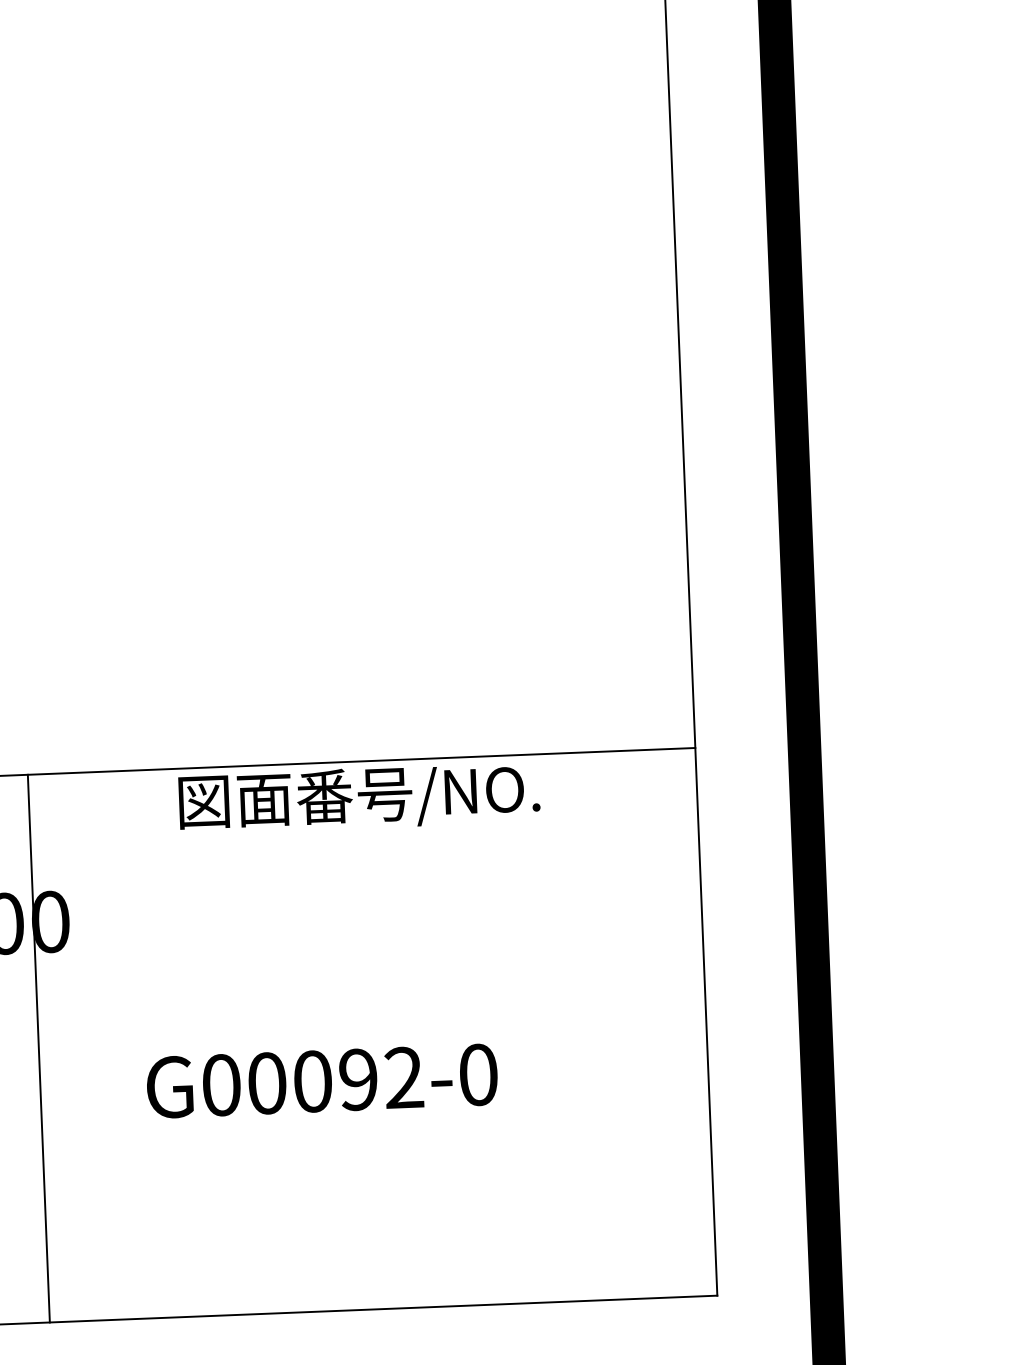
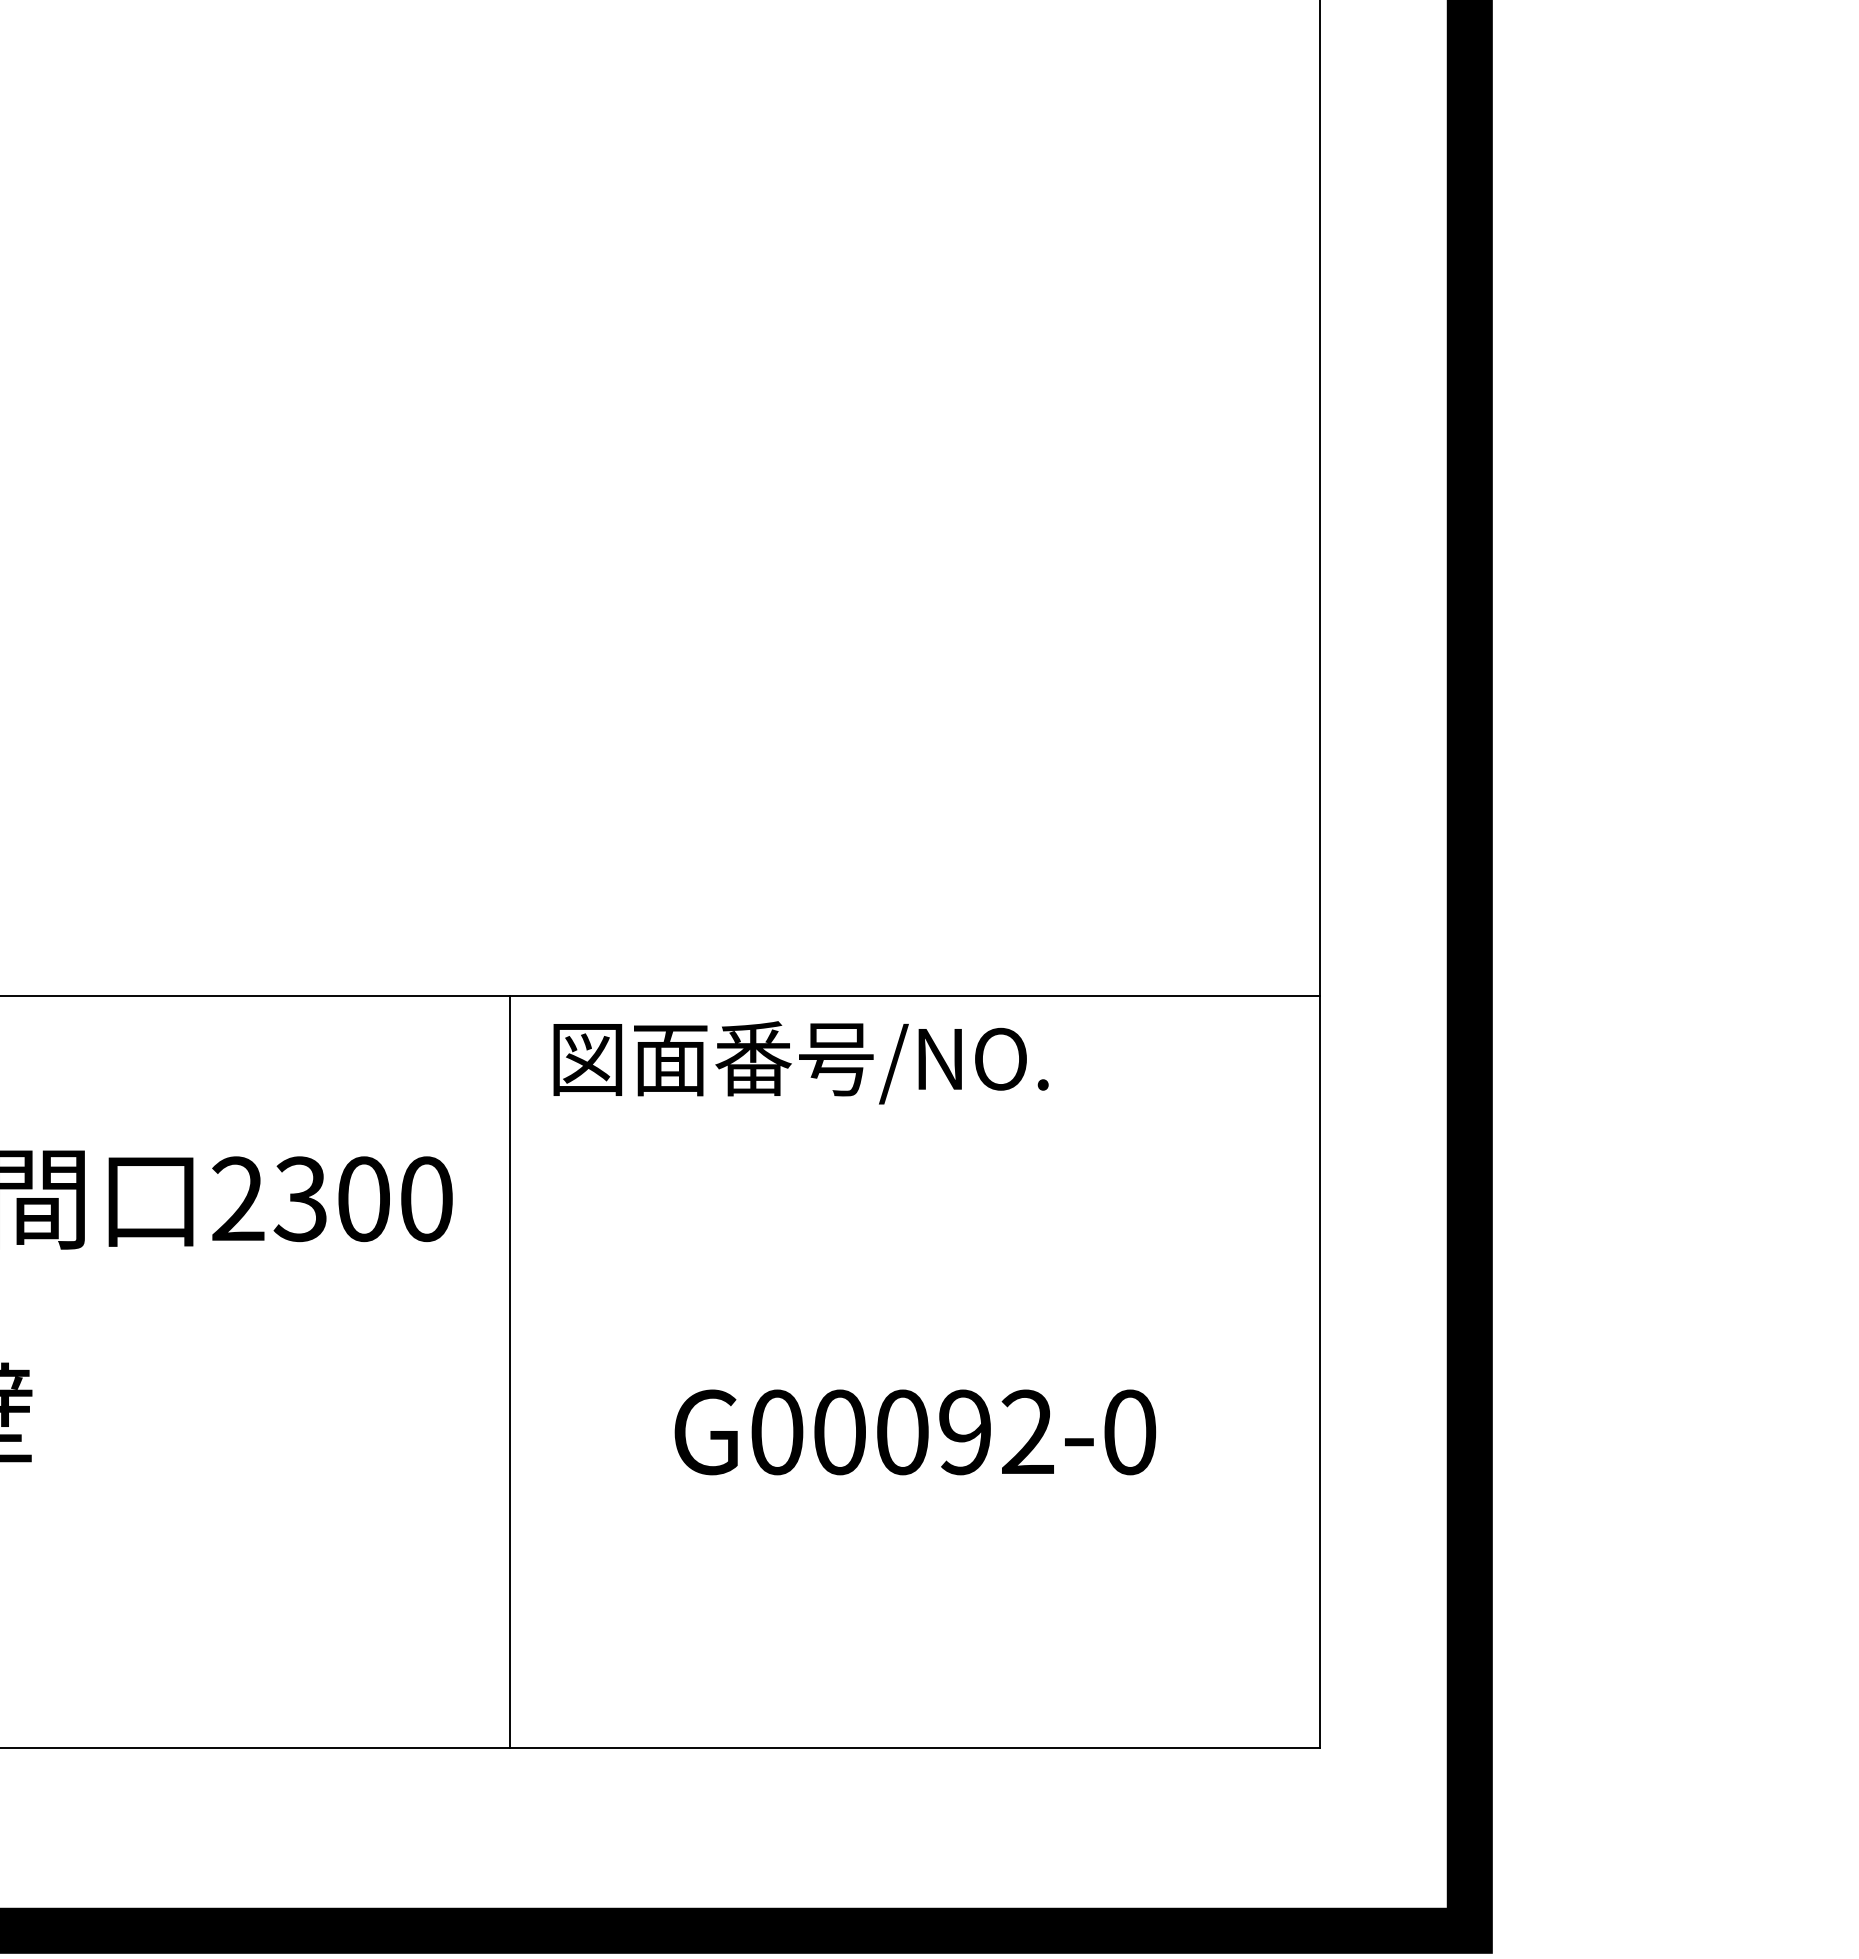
text: (359, 798) -> (800, 1062), moved
line: (38, 1048) -> (509, 1372), moved
text: (322, 1081) -> (915, 1432), moved

